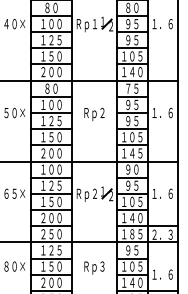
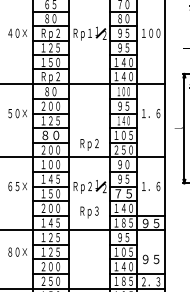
text: (166, 23) -> (154, 32), １．６ -> １００
text: (51, 24) -> (50, 33), １００ -> Ｒｐ２
text: (135, 56) -> (126, 62), １０５ -> １４０
text: (51, 73) -> (50, 77), ２００ -> Ｒｐ２
text: (132, 88) -> (123, 91), ７５ -> １００
text: (43, 104) -> (43, 105), １００ -> ２００
text: (94, 114) -> (89, 144), moved
text: (132, 120) -> (123, 120), ９５ -> １４０
text: (51, 137) -> (50, 135), １５０ -> ８０
text: (132, 152) -> (123, 149), １４５ -> ２５０
text: (51, 184) -> (50, 178), １２５ -> １４５
text: (132, 201) -> (123, 193), １０５ -> ７５
text: (51, 233) -> (50, 222), ２５０ -> １４５
text: (163, 234) -> (151, 223), ２．３ -> ９５
text: (55, 265) -> (54, 251), １５０ -> １２５
text: (94, 268) -> (89, 212), moved
text: (163, 274) -> (151, 259), １．６ -> ９５

